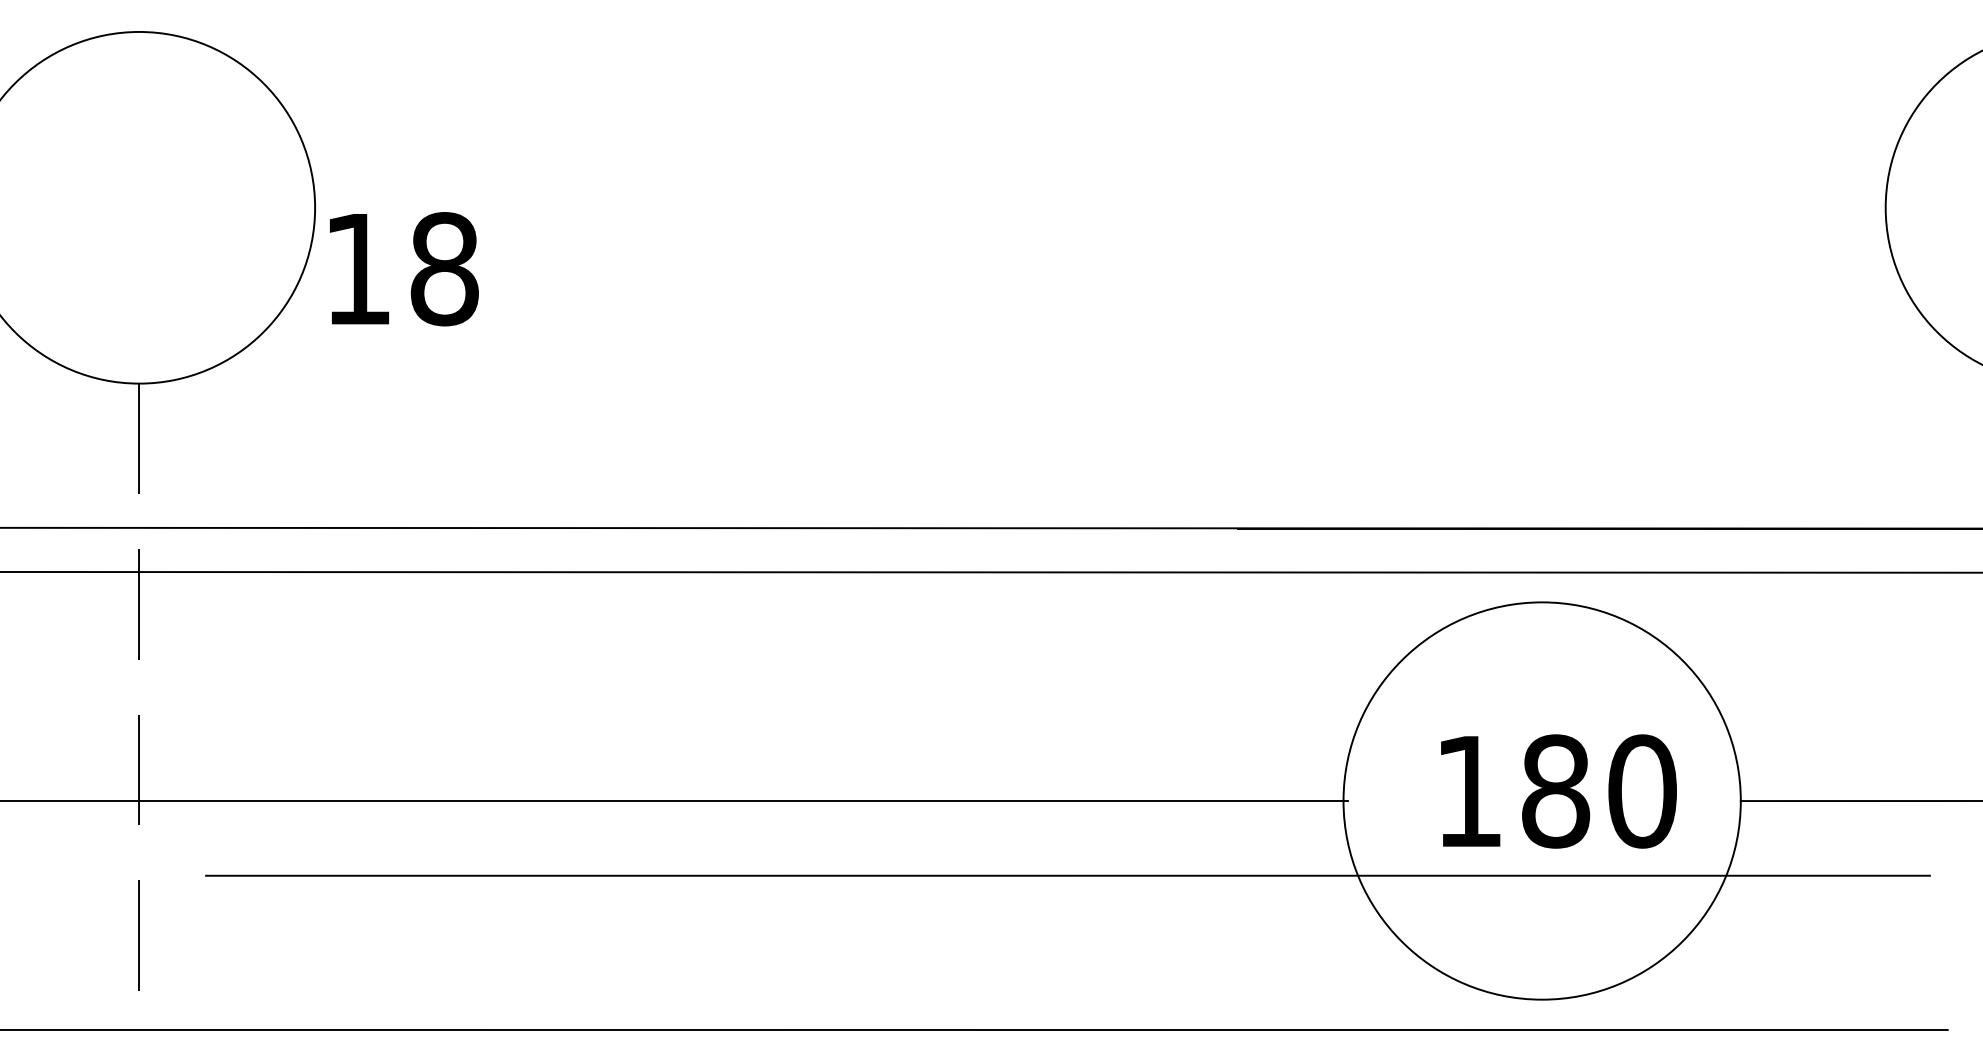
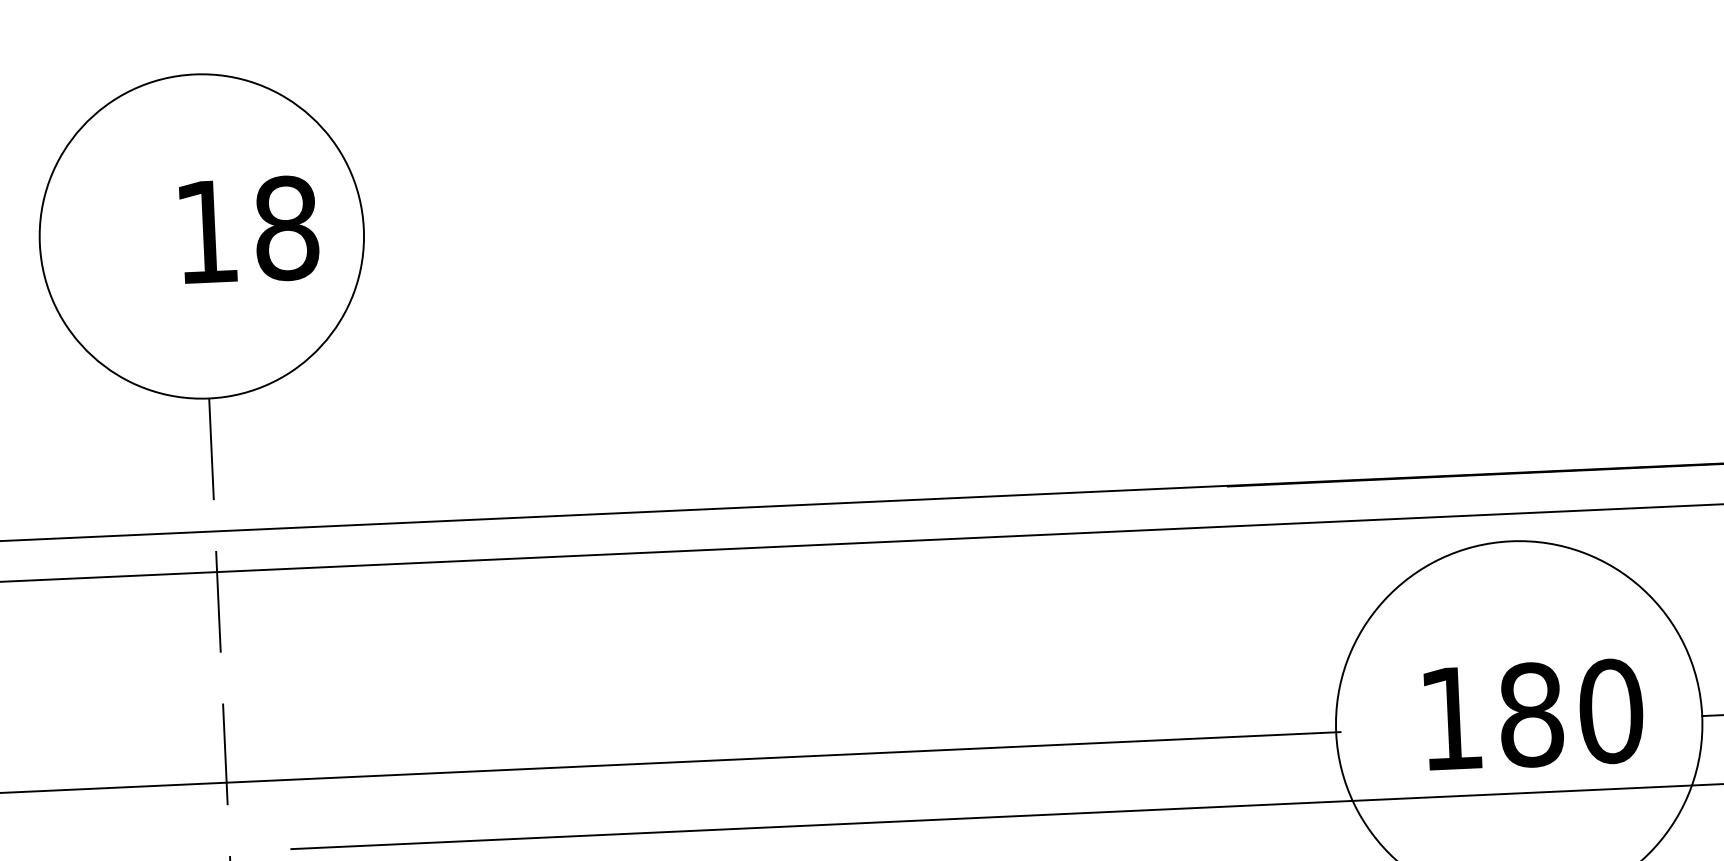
text: (404, 269) -> (249, 230), moved

